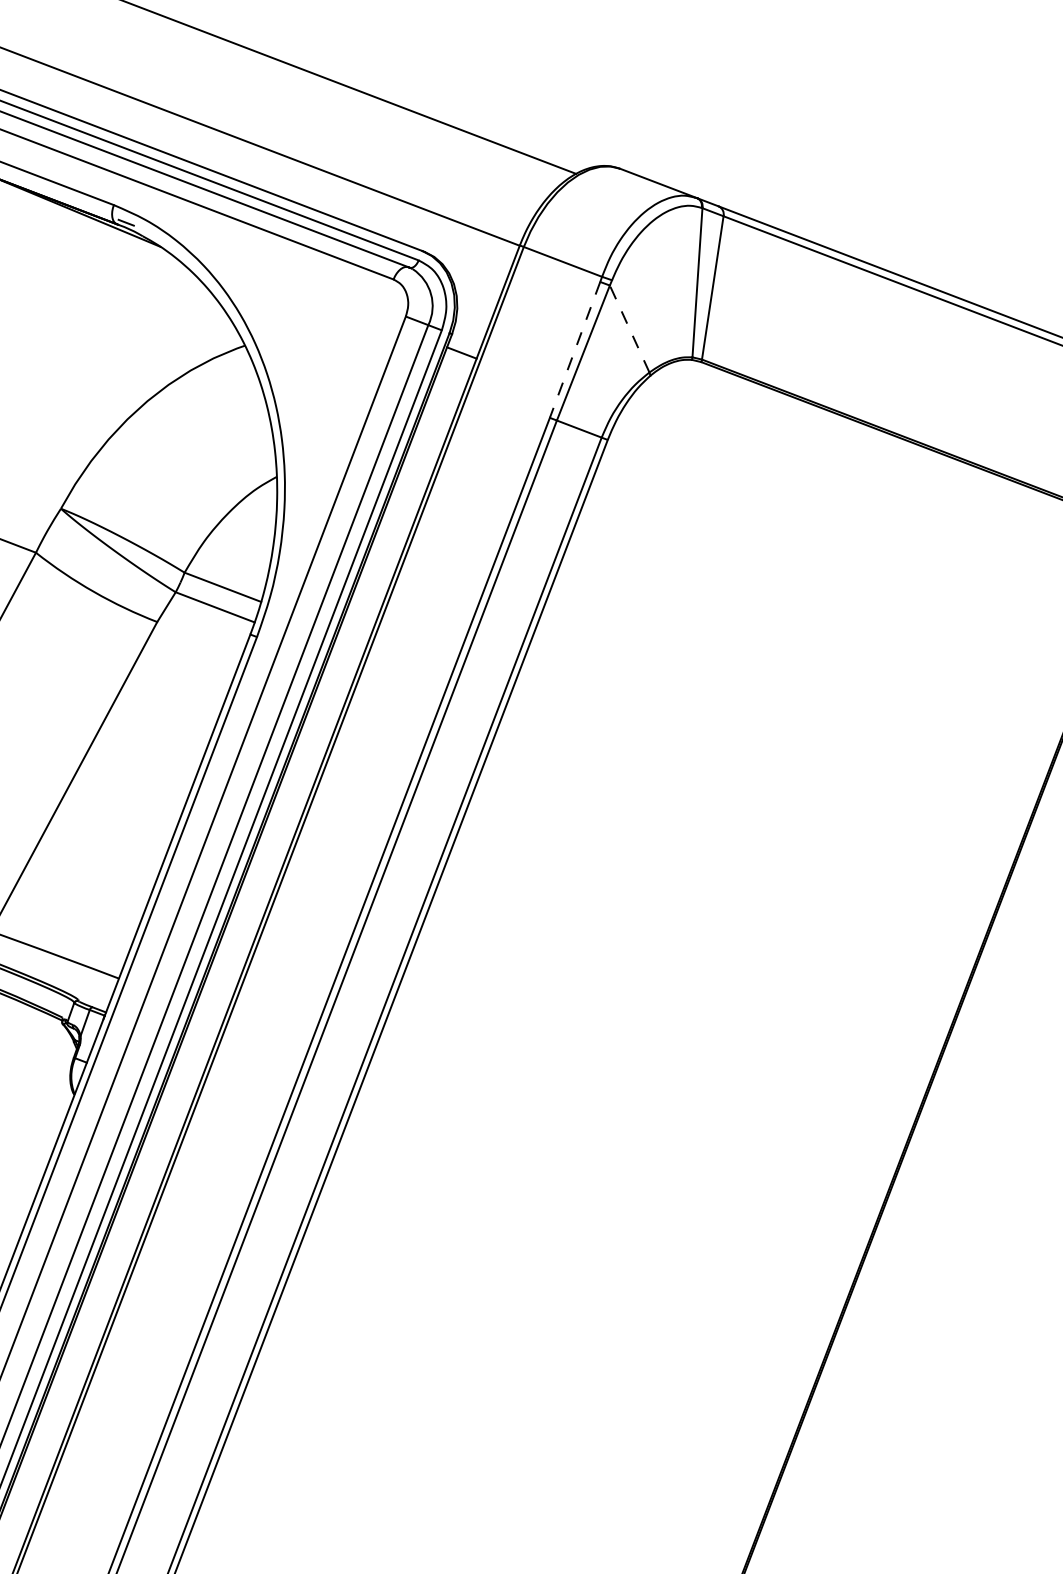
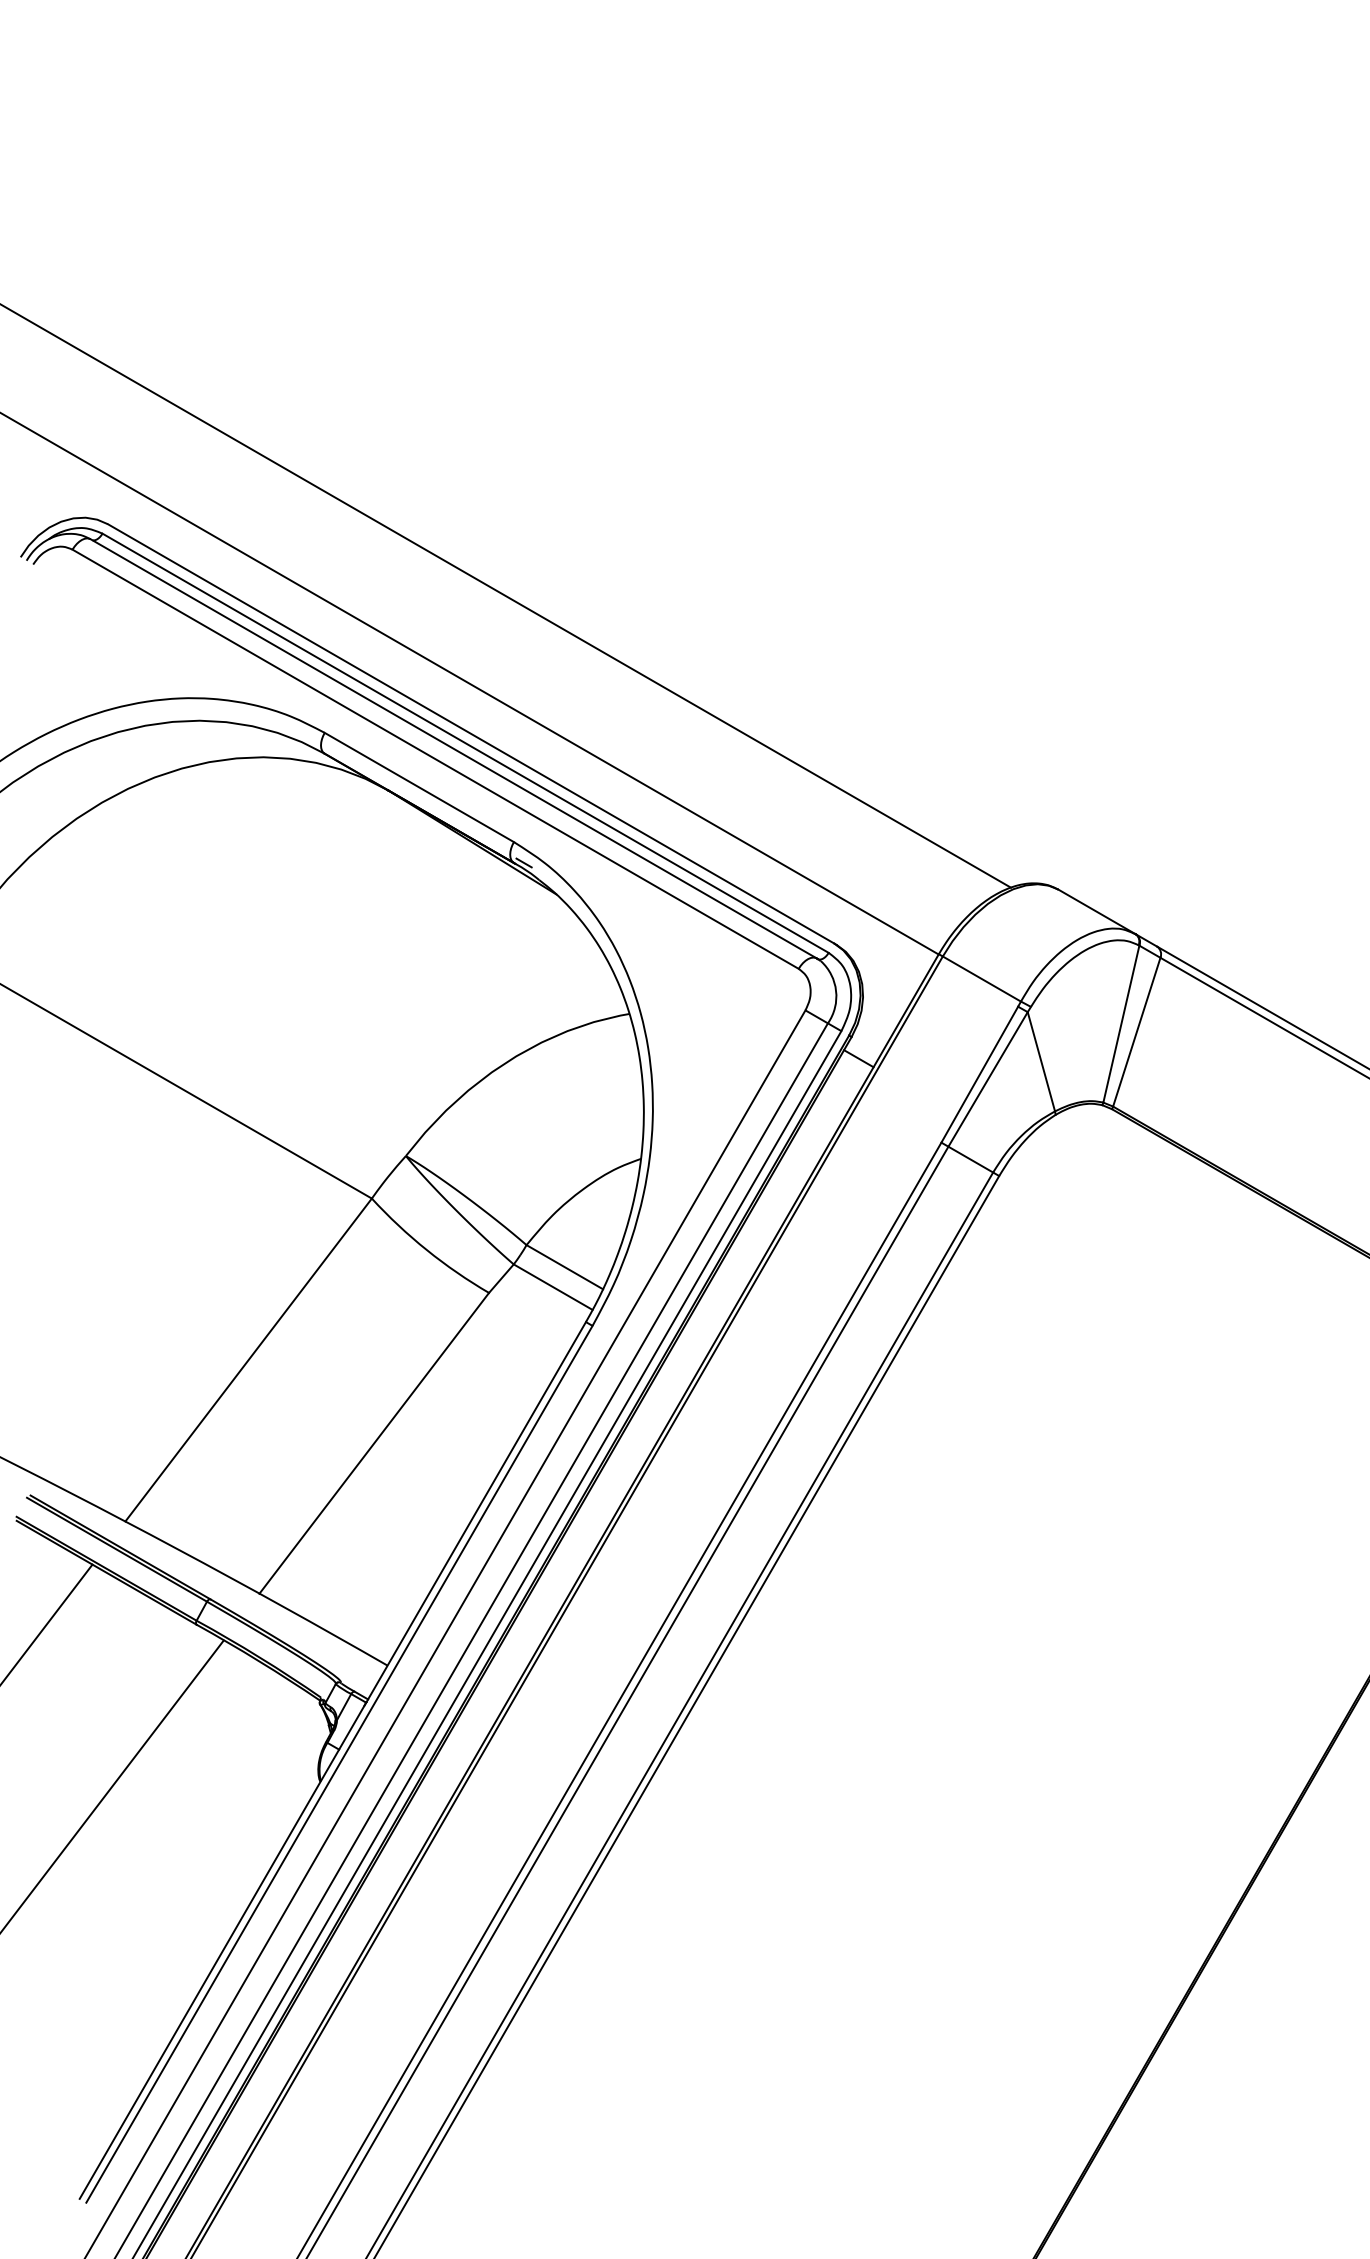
line: (629, 328) -> (1041, 1061), dashed -> solid
line: (574, 350) -> (979, 1075), dashed -> solid

